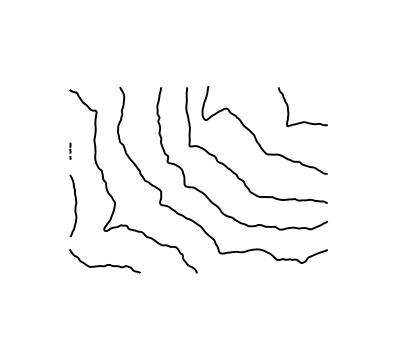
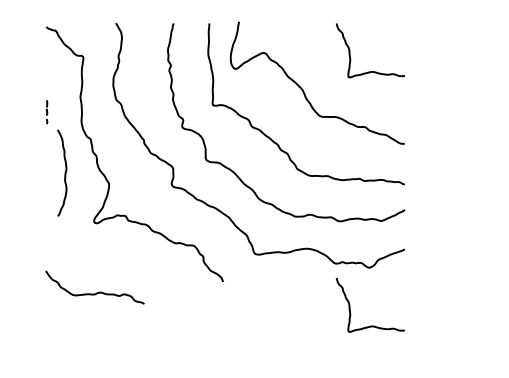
curve: (74, 205) -> (63, 172), moved
curve: (105, 264) -> (95, 292), moved
curve: (289, 294) -> (351, 311), added

